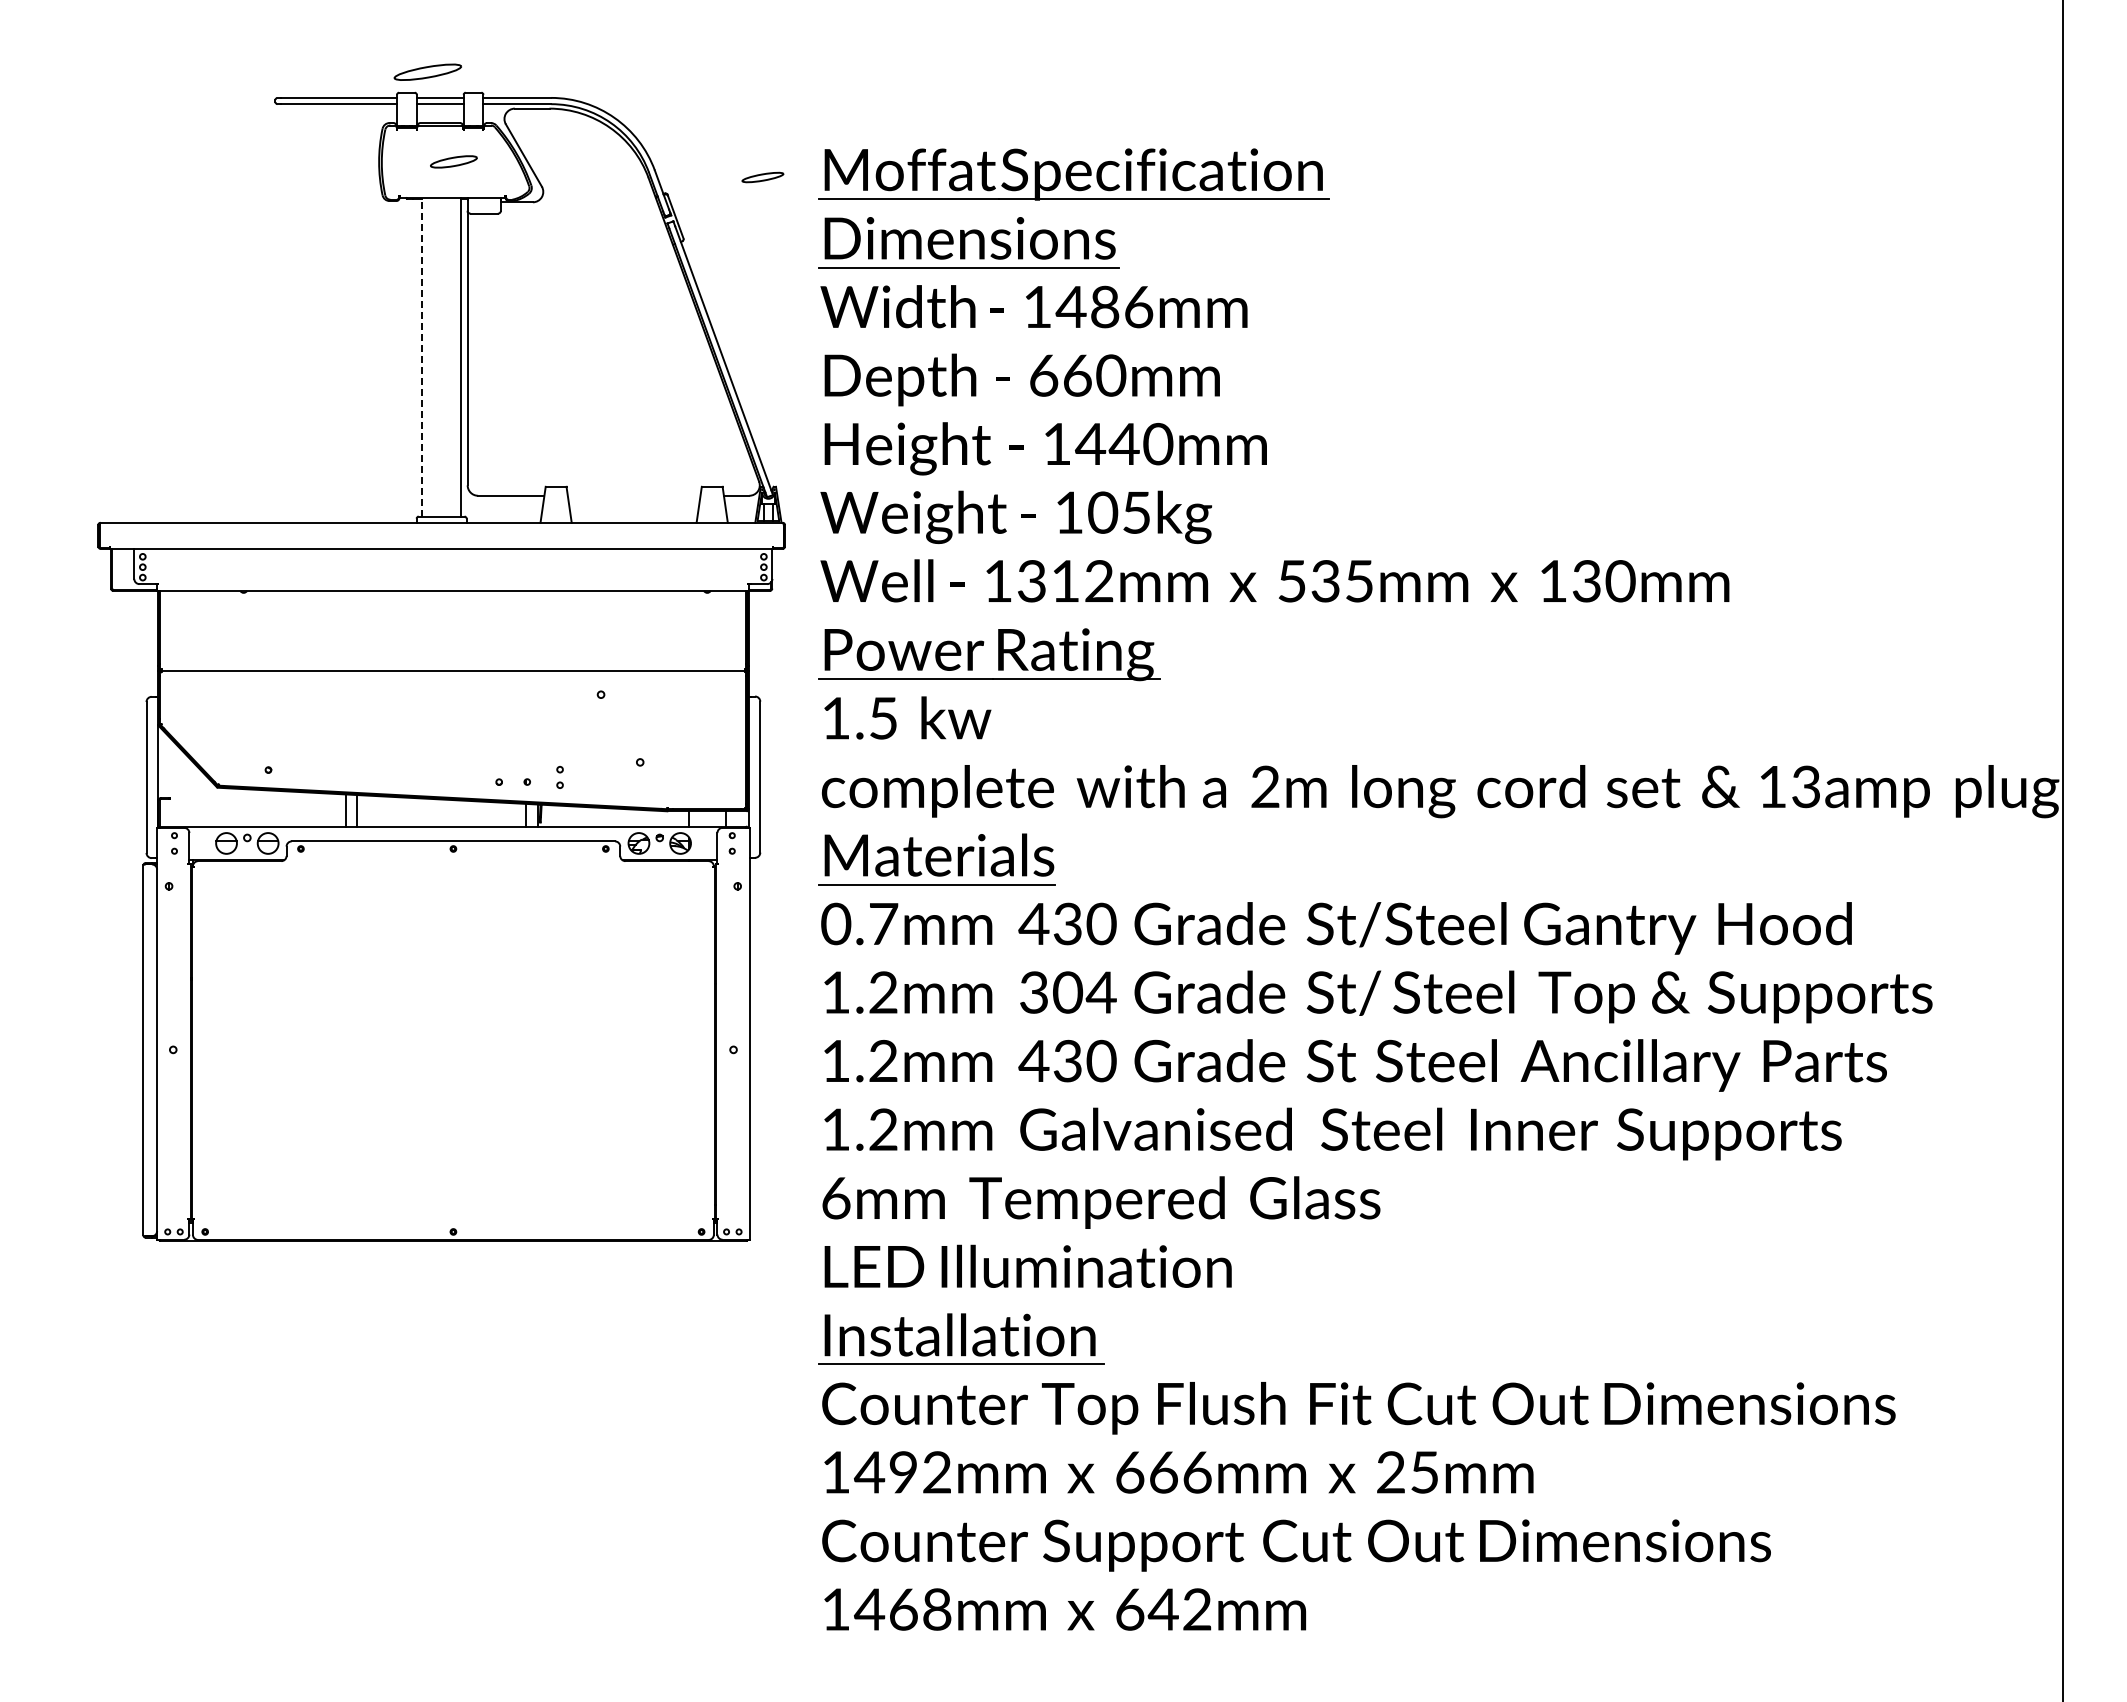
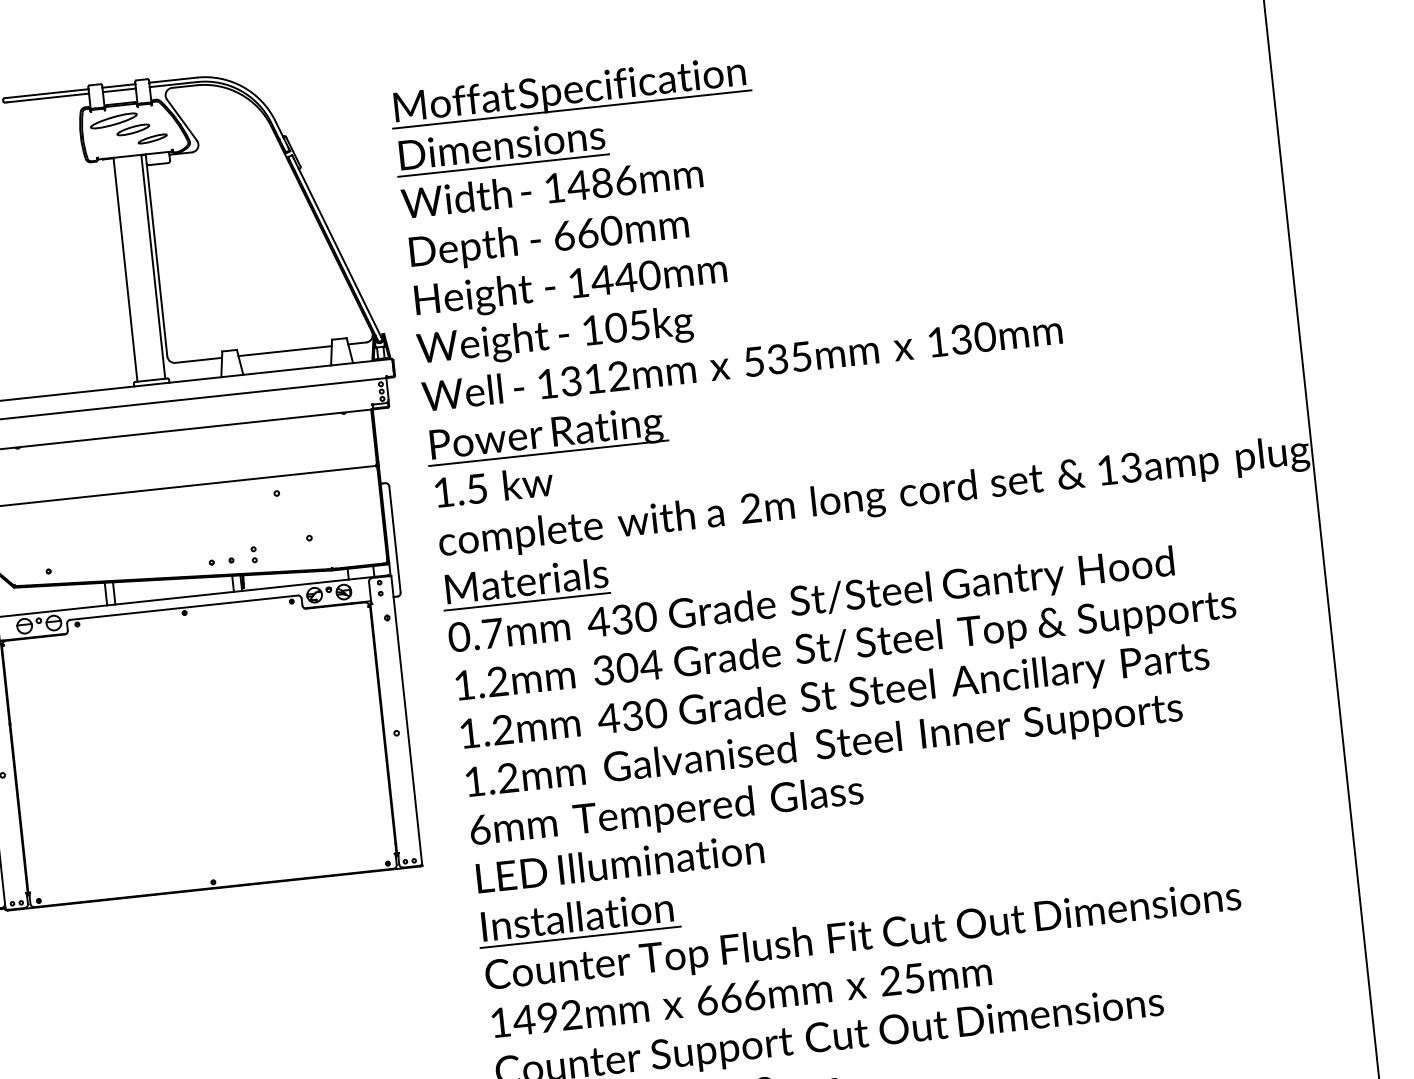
part: (427, 71) -> (113, 120), moved
part: (762, 177) -> (152, 138), moved
line: (421, 356) -> (125, 269), dashed -> solid
line: (633, 495) -> (284, 350), added

